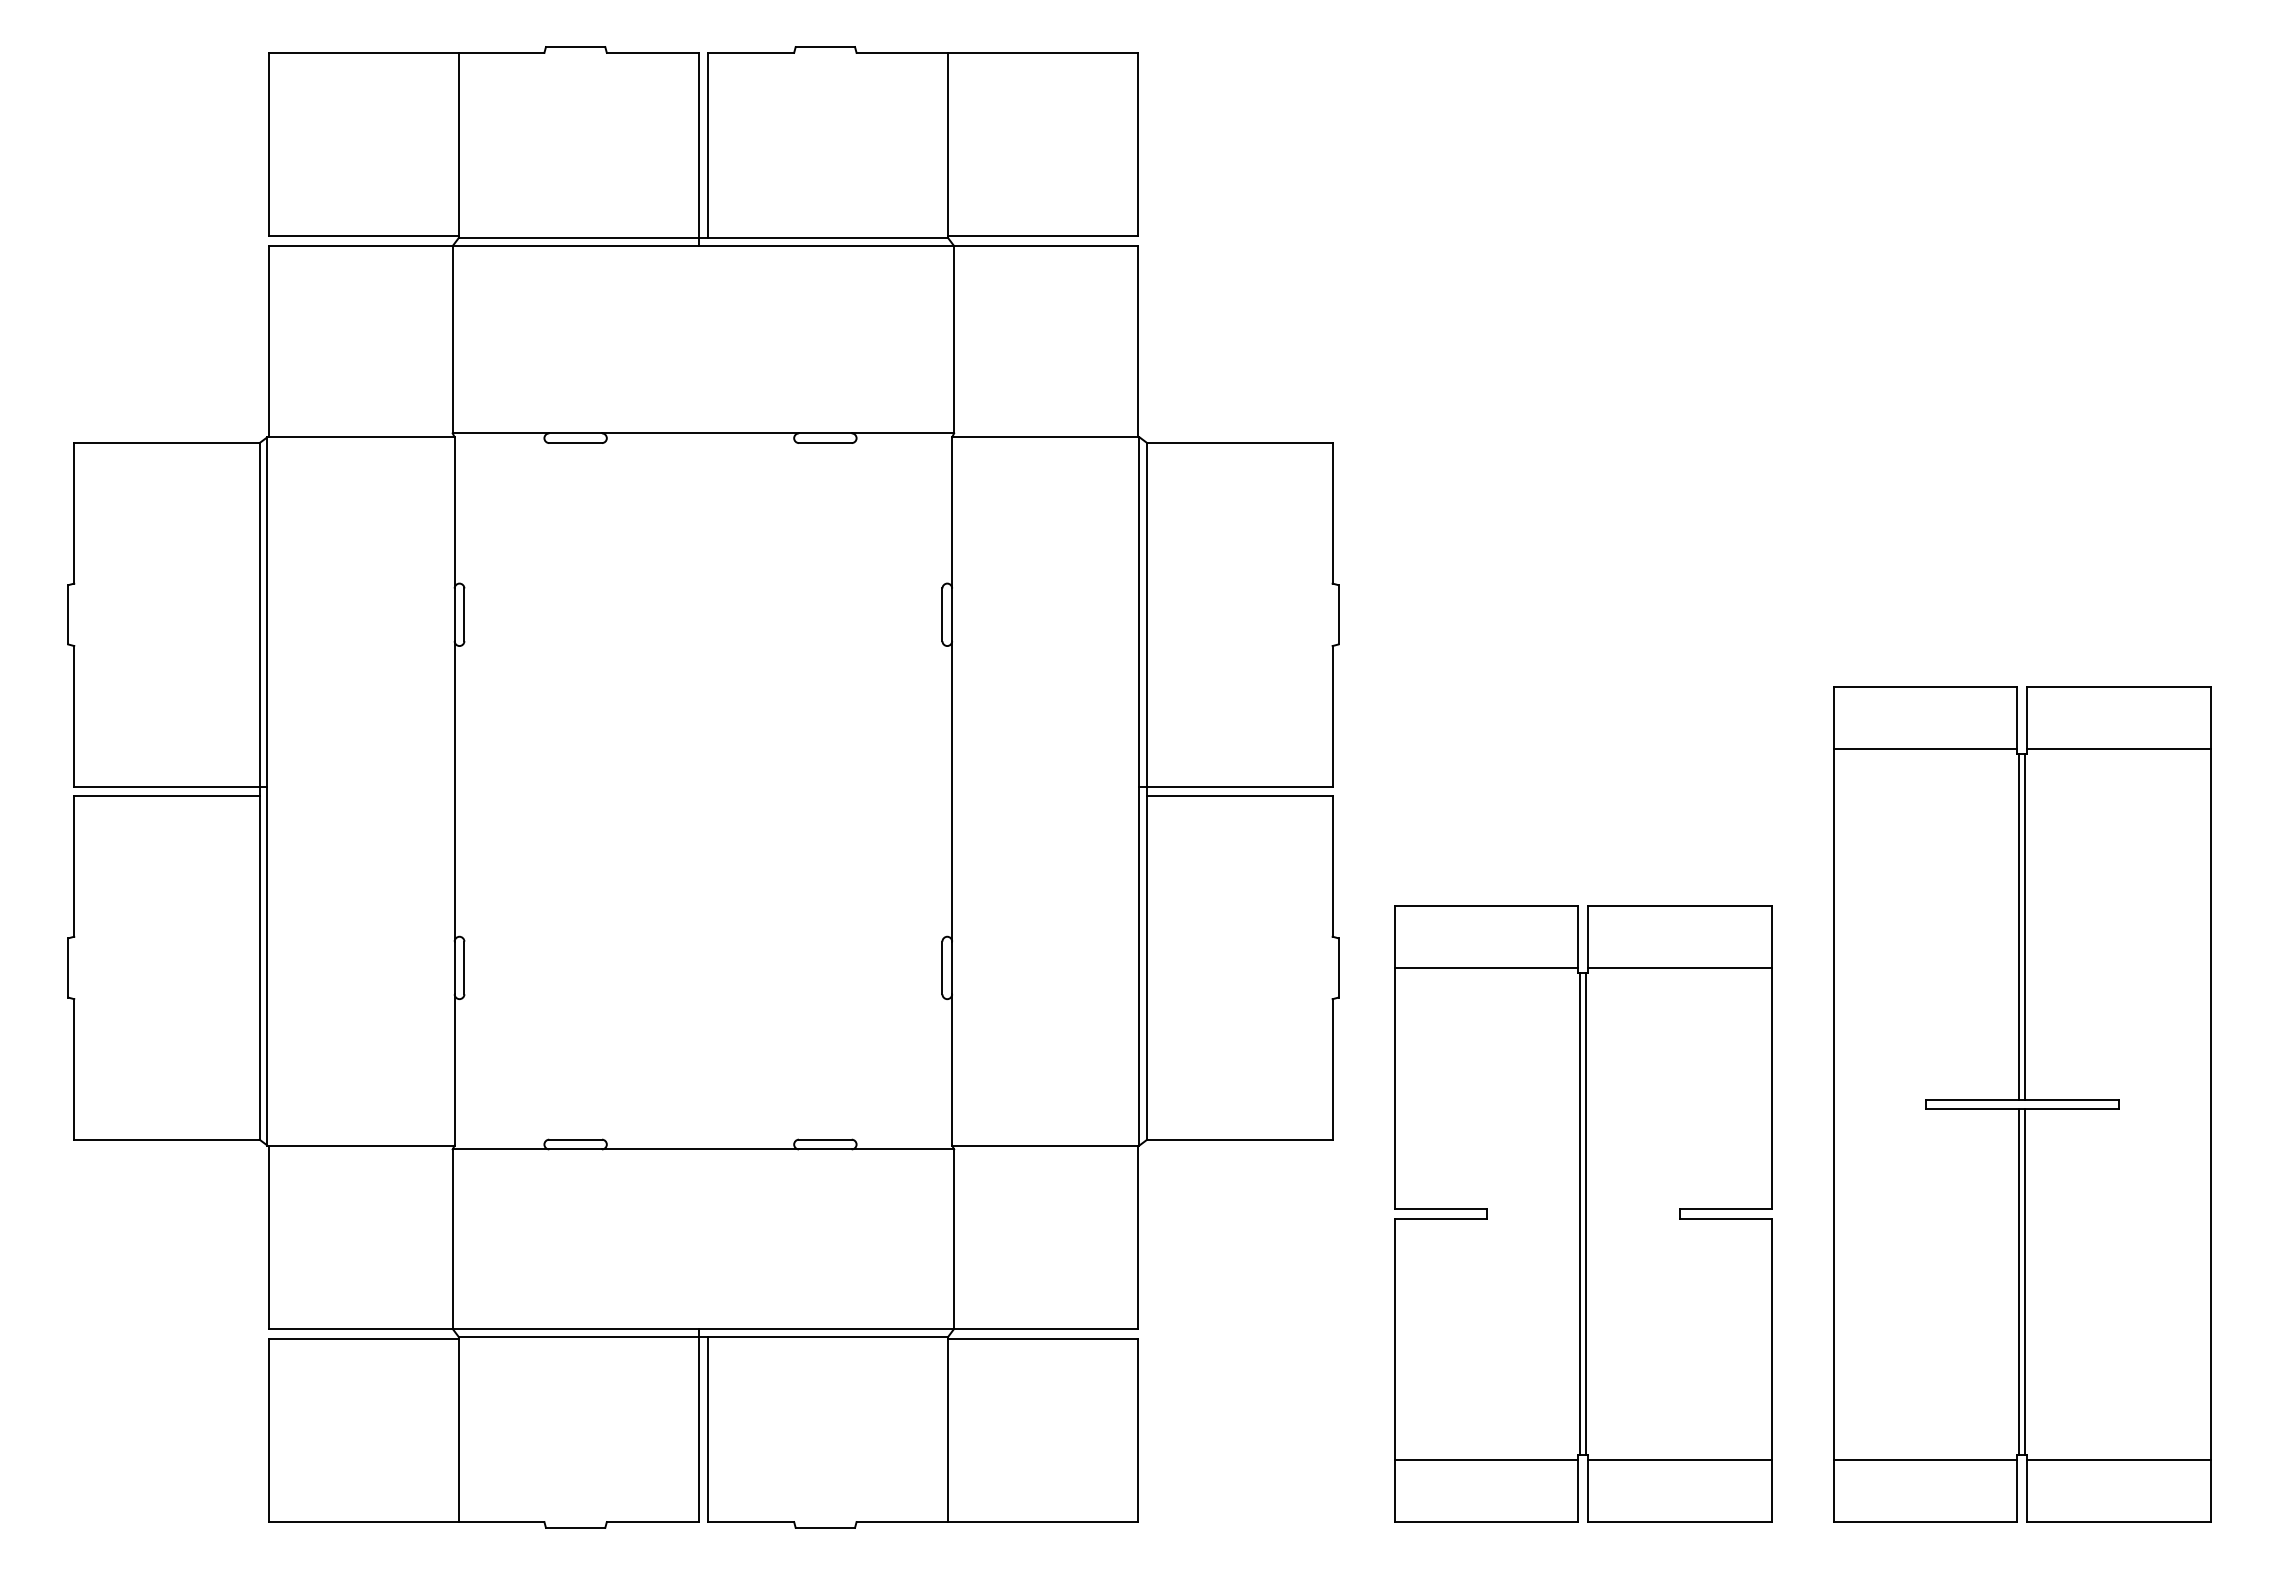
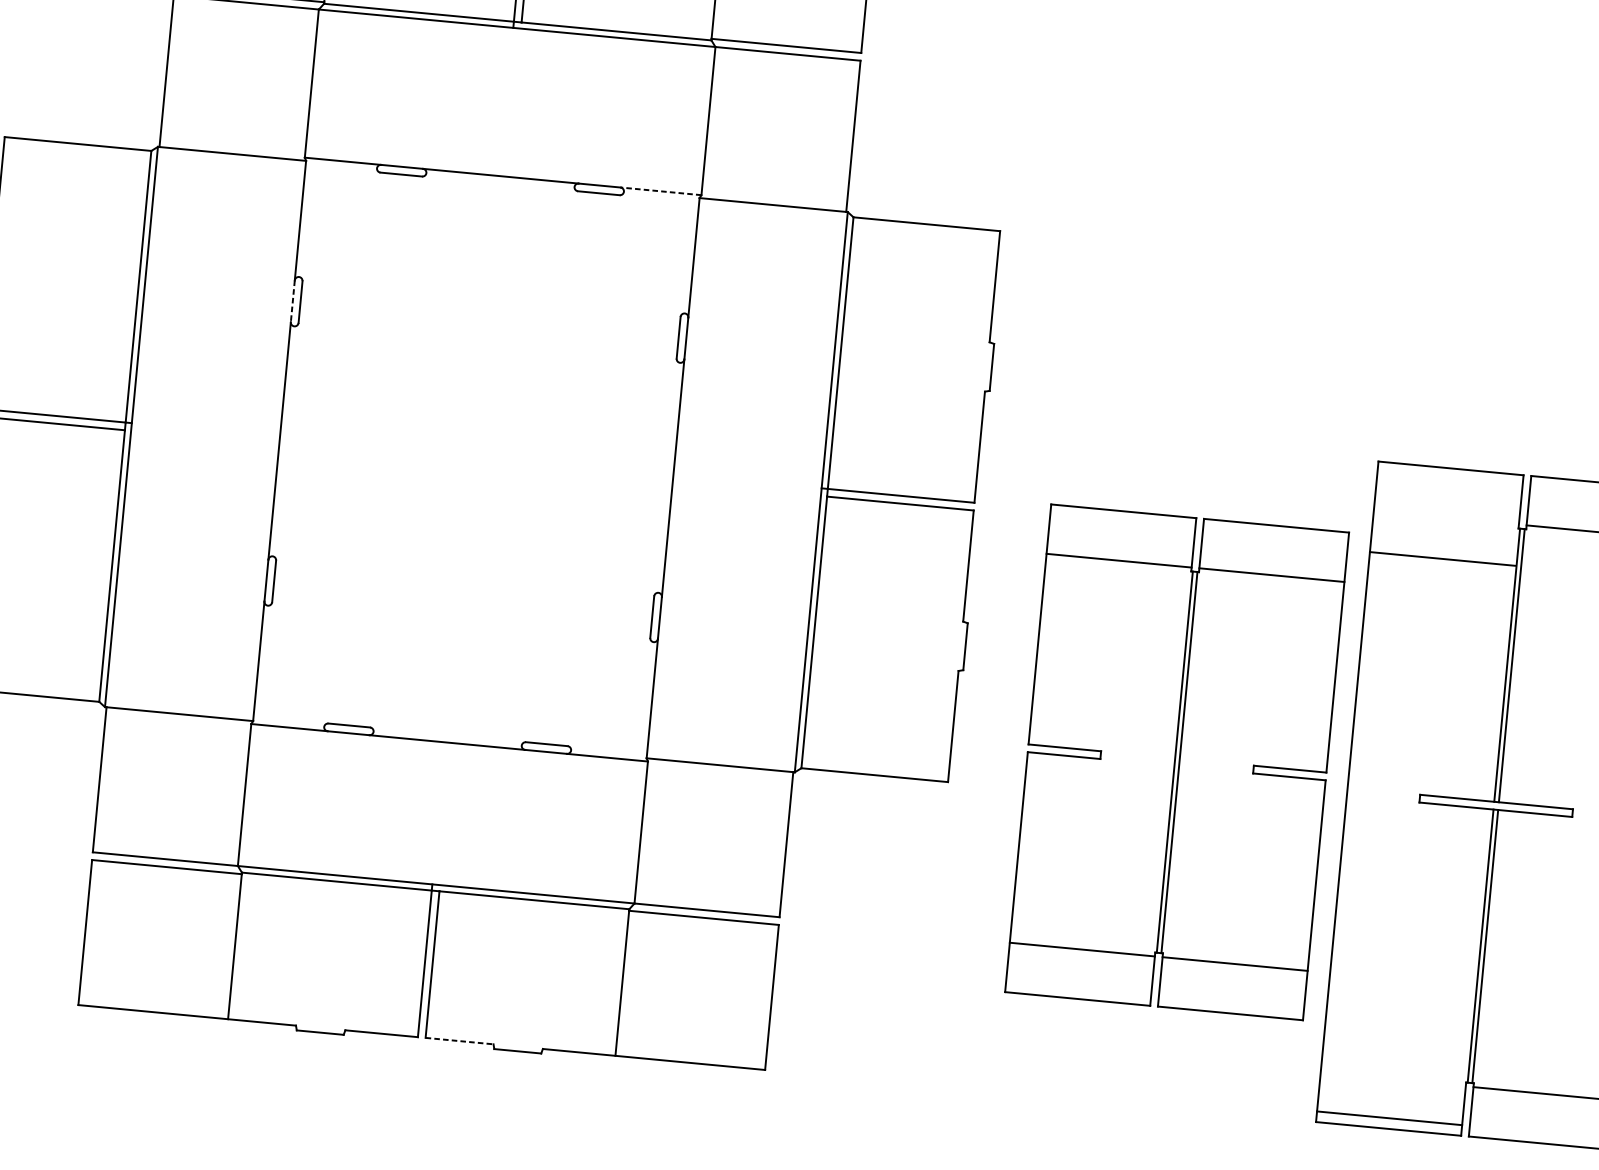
line: (902, 433) -> (660, 191), solid -> dashed
line: (454, 615) -> (292, 301), solid -> dashed
line: (1925, 749) -> (1442, 558), moved
part: (1583, 1213) -> (1177, 762), moved
line: (1925, 1459) -> (1389, 1118), moved
line: (751, 1522) -> (459, 1041), solid -> dashed

